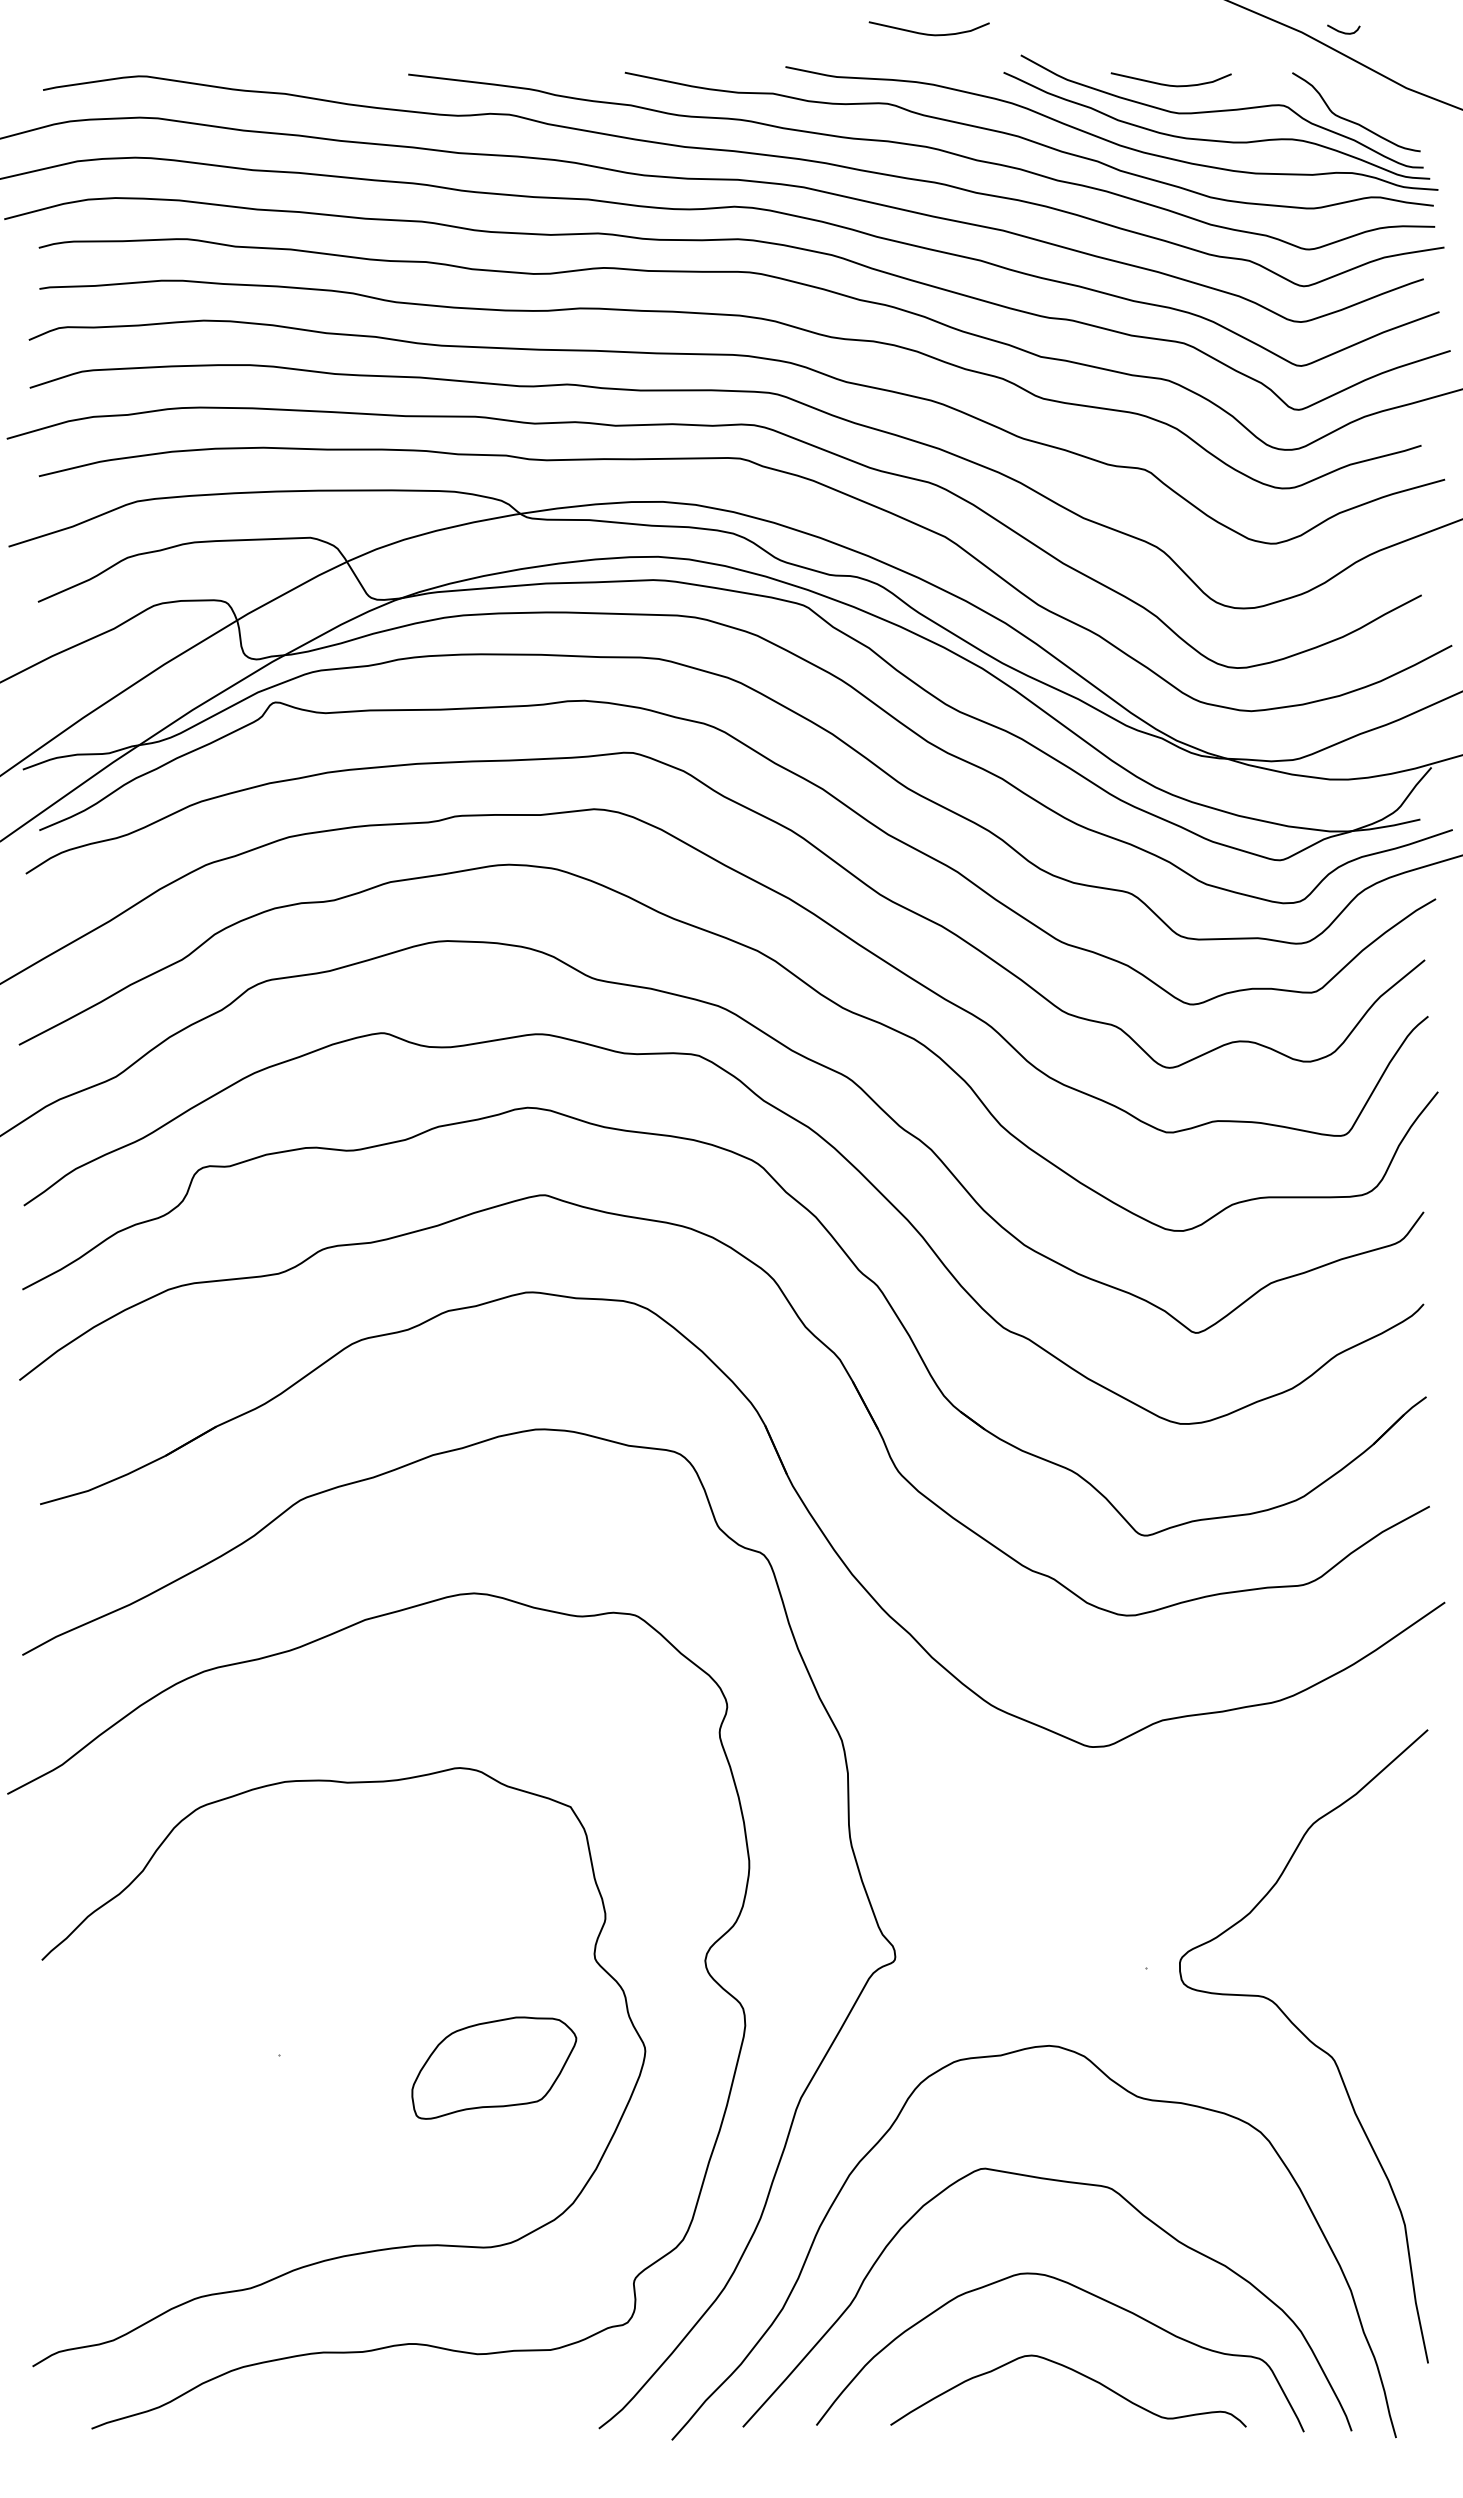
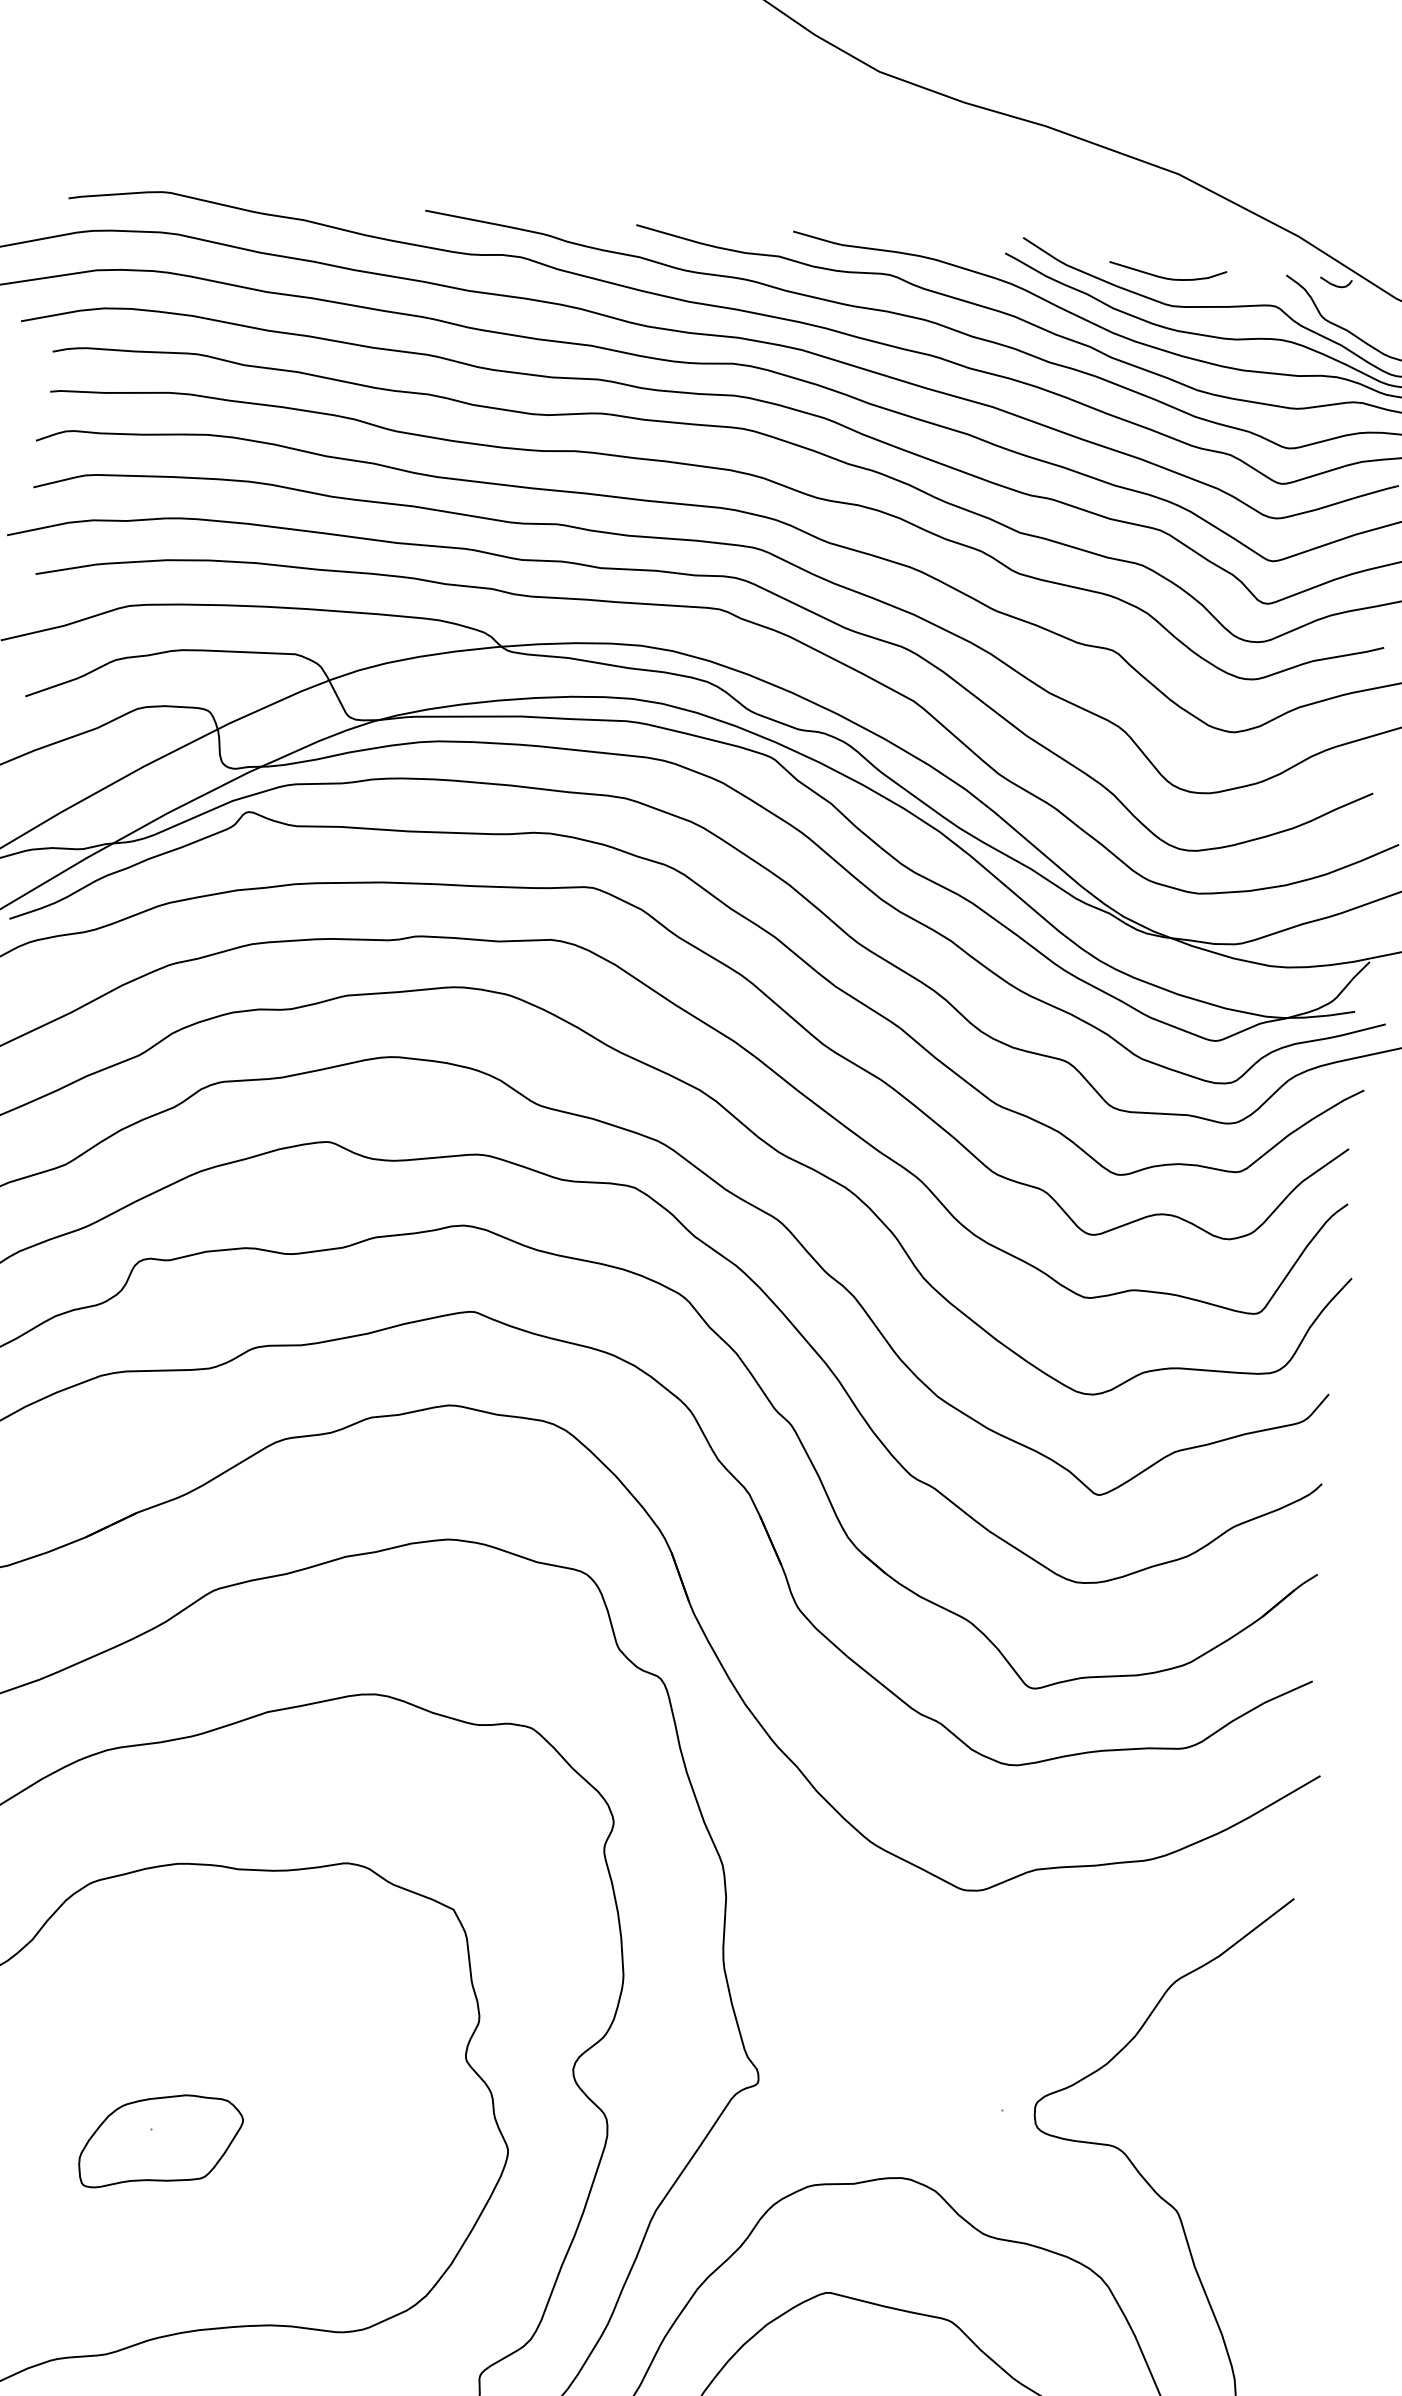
curve: (1342, 31) -> (1334, 284), moved
curve: (928, 33) -> (934, 209), removed
part: (494, 2067) -> (161, 2142), moved

